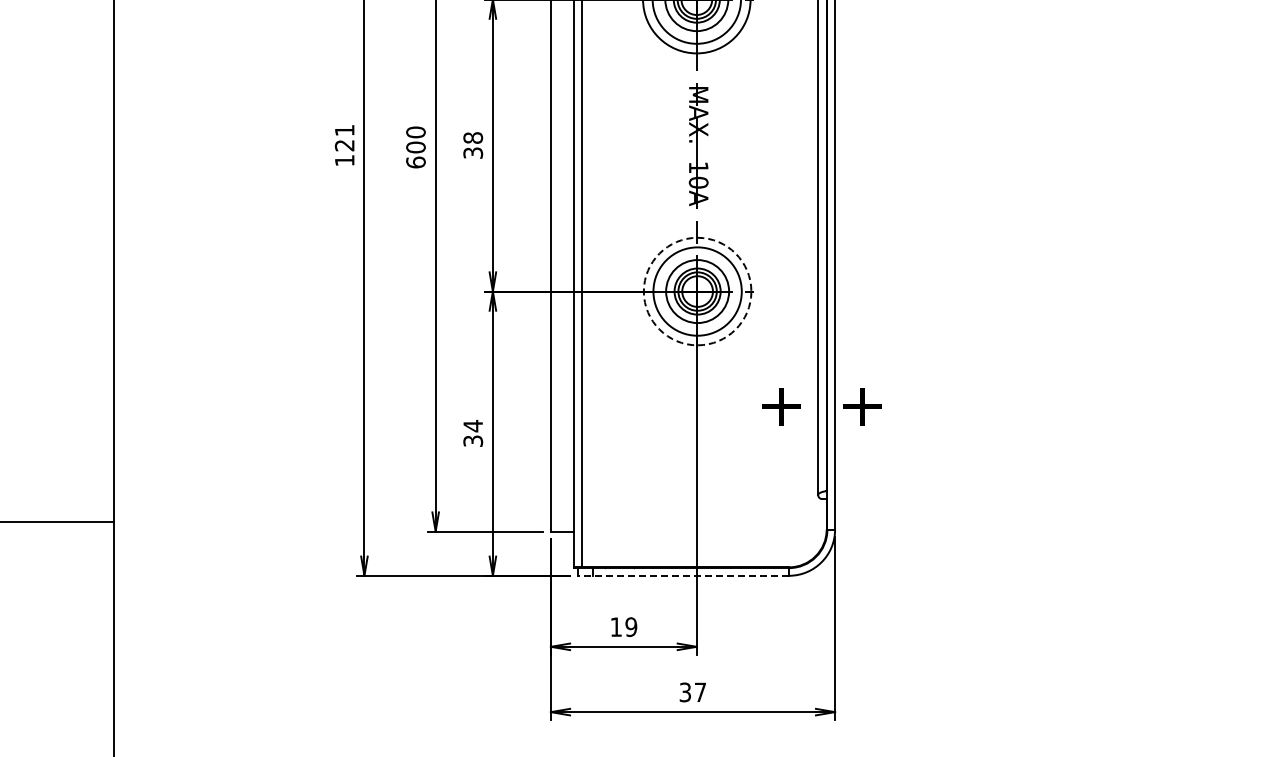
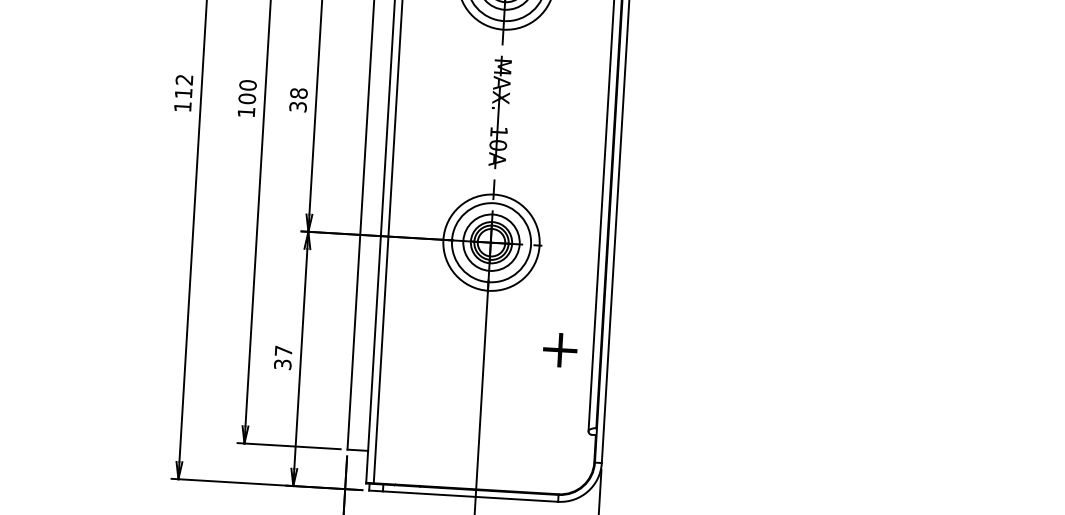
text: (344, 138) -> (183, 87), 121 -> 112
text: (415, 162) -> (246, 112), 600 -> 100
circle: (697, 291) -> (491, 242), dashed -> solid
part: (862, 406) -> (632, 354), removed
text: (472, 426) -> (282, 351), 34 -> 37
line: (683, 575) -> (463, 495), dashed -> solid

